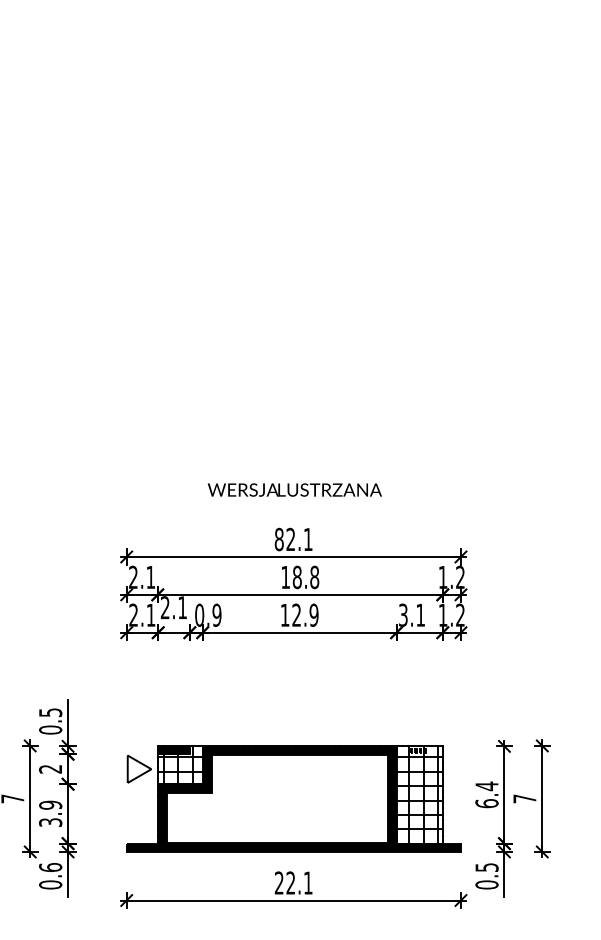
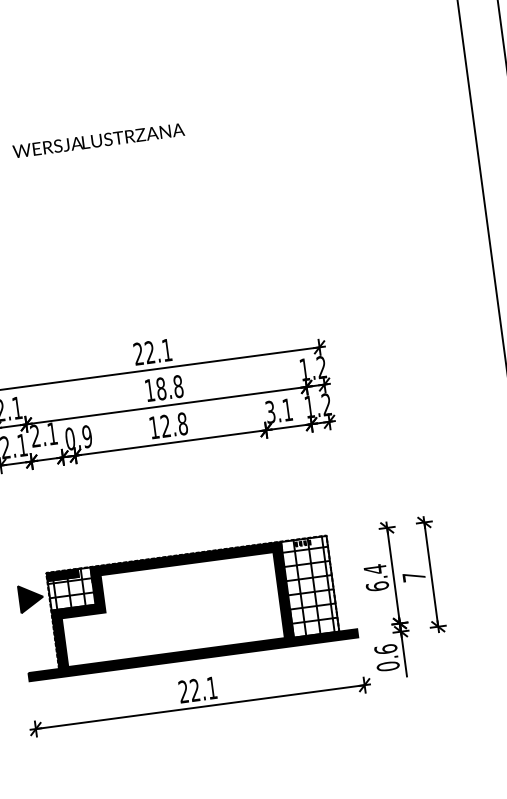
text: (294, 489) -> (98, 140), moved
text: (278, 539) -> (137, 354), 82.1 -> 22.1
text: (313, 614) -> (182, 423), 12.9 -> 12.8
fill: (139, 768) -> (31, 597), added
text: (486, 867) -> (385, 649), 0.5 -> 0.6

